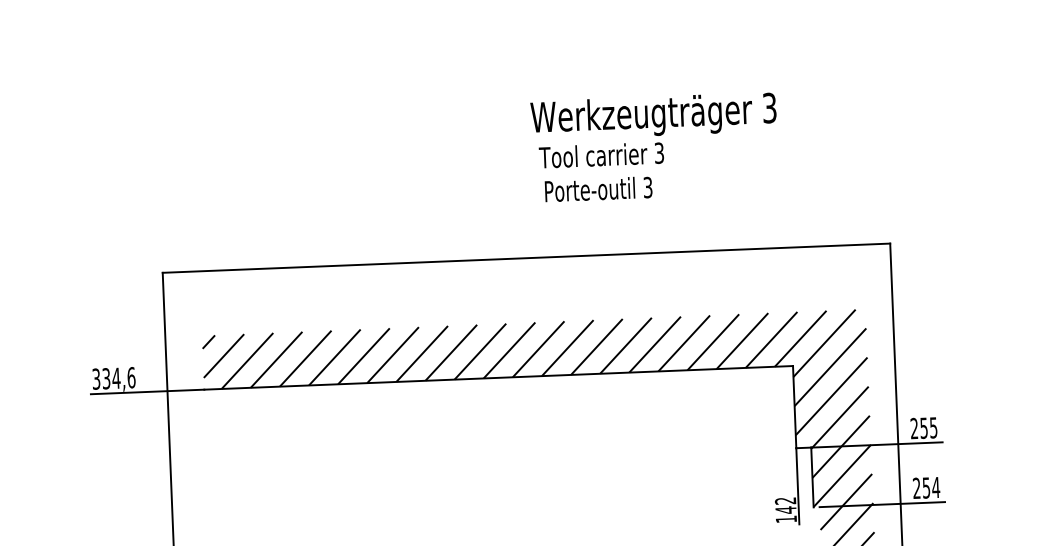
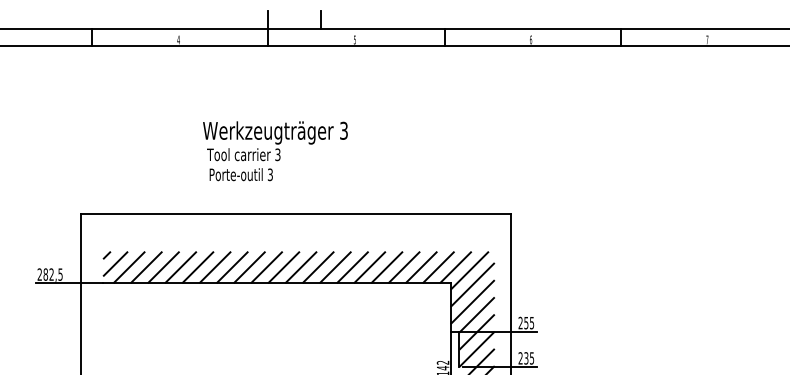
text: (655, 147) -> (275, 151), moved
text: (112, 378) -> (49, 274), 334,6 -> 282,5
text: (931, 487) -> (529, 358), 254 -> 235

